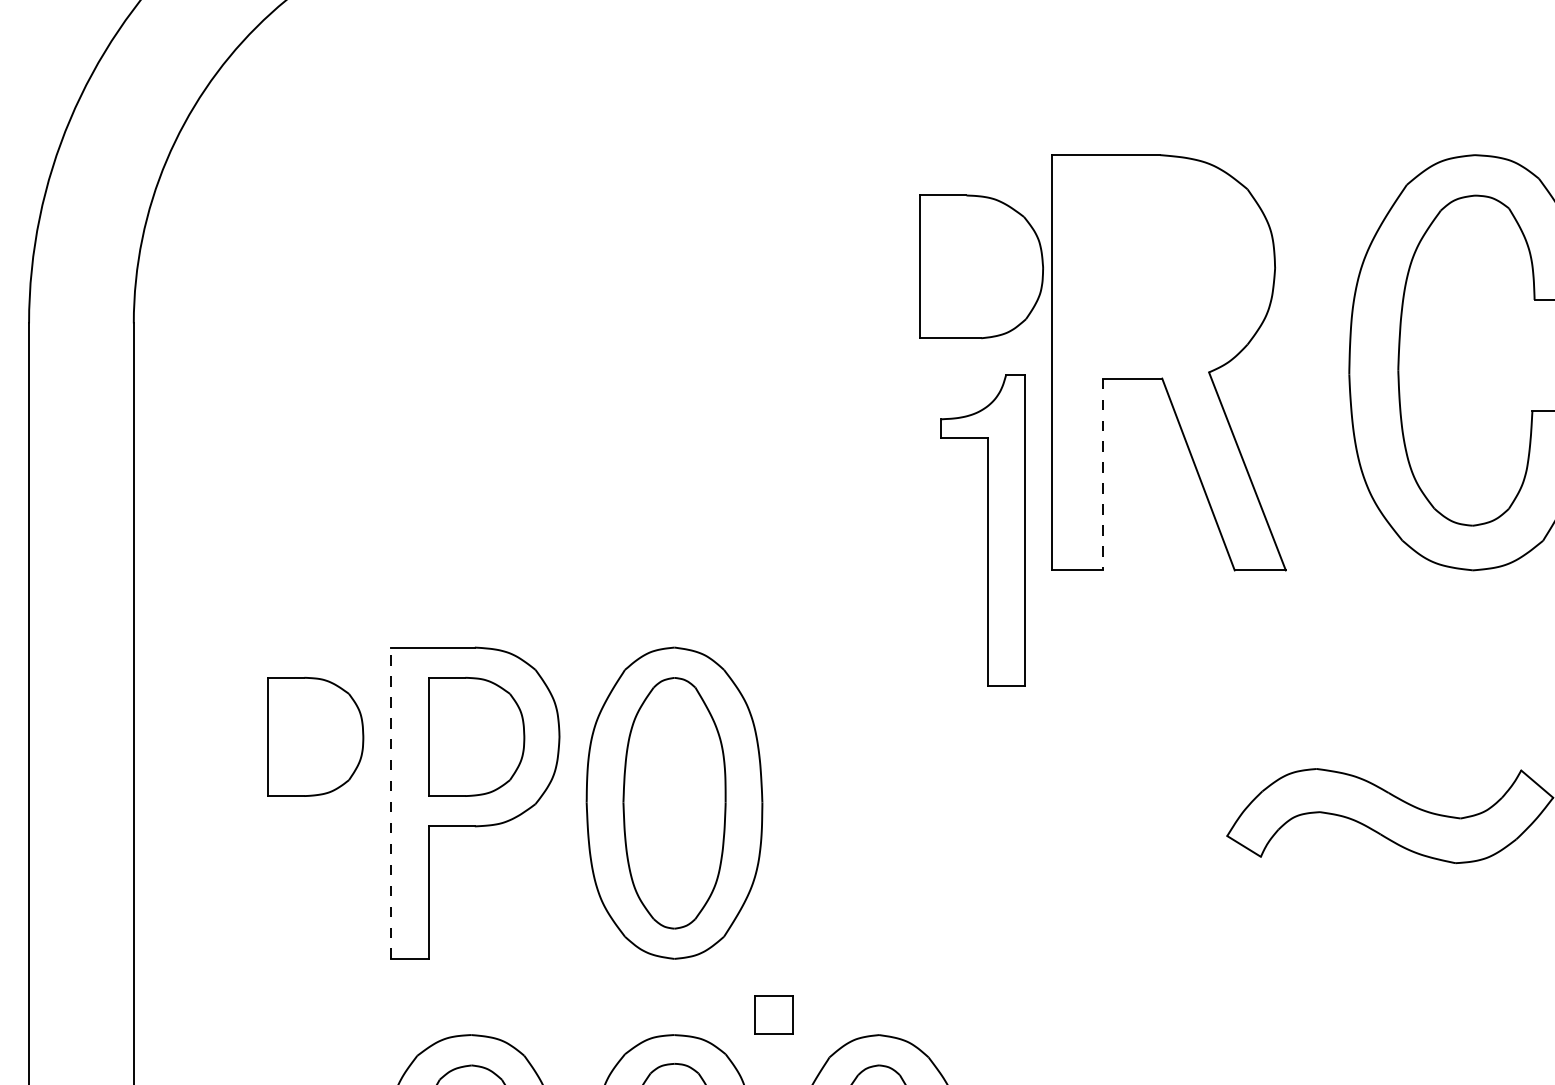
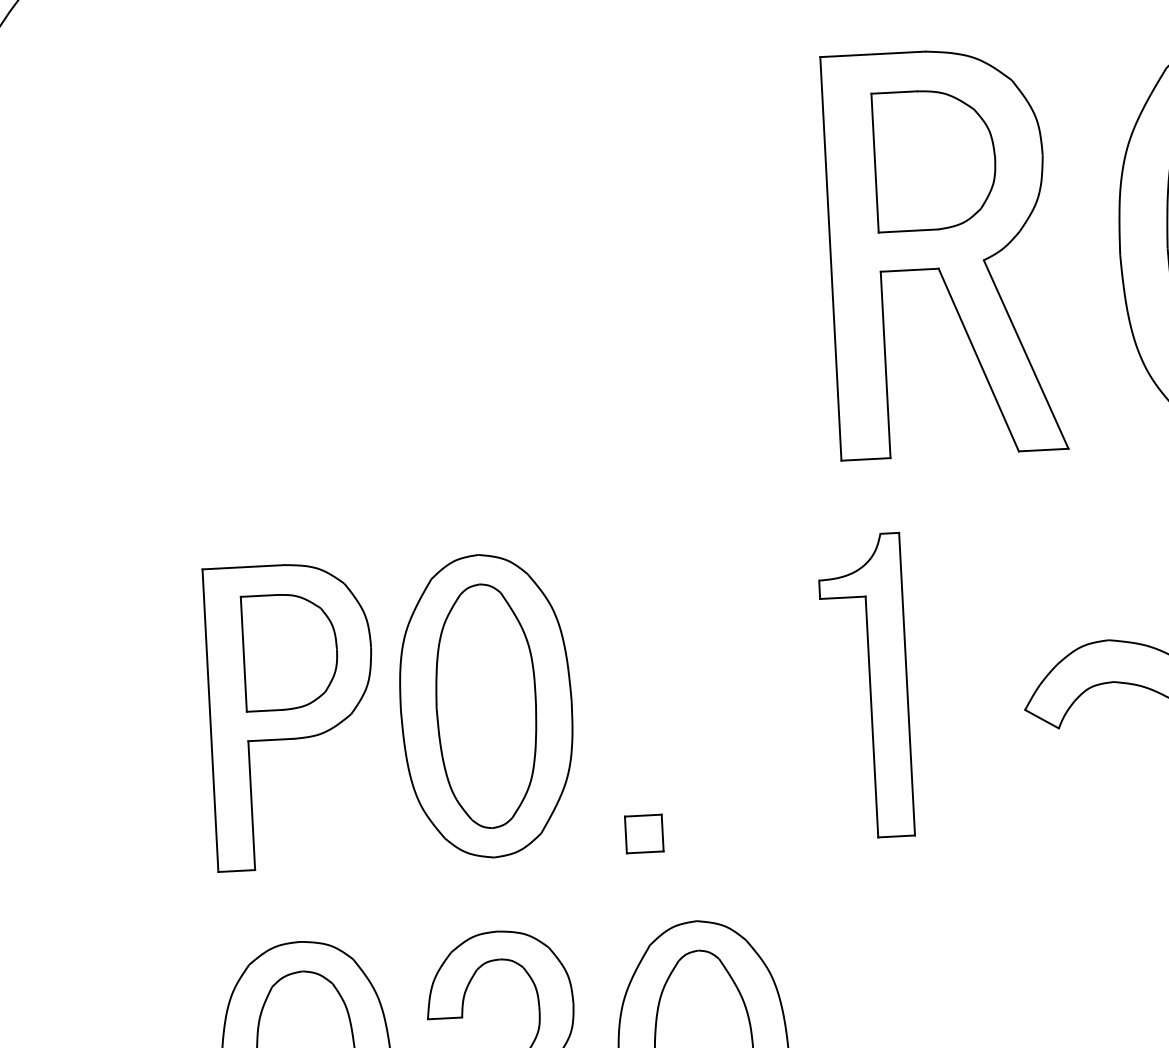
part: (981, 266) -> (935, 159), moved
line: (1102, 474) -> (885, 364), dashed -> solid
part: (982, 530) -> (865, 686), moved
part: (315, 736) -> (133, 659), removed
line: (390, 803) -> (210, 720), dashed -> solid
part: (773, 1014) -> (643, 833), moved

